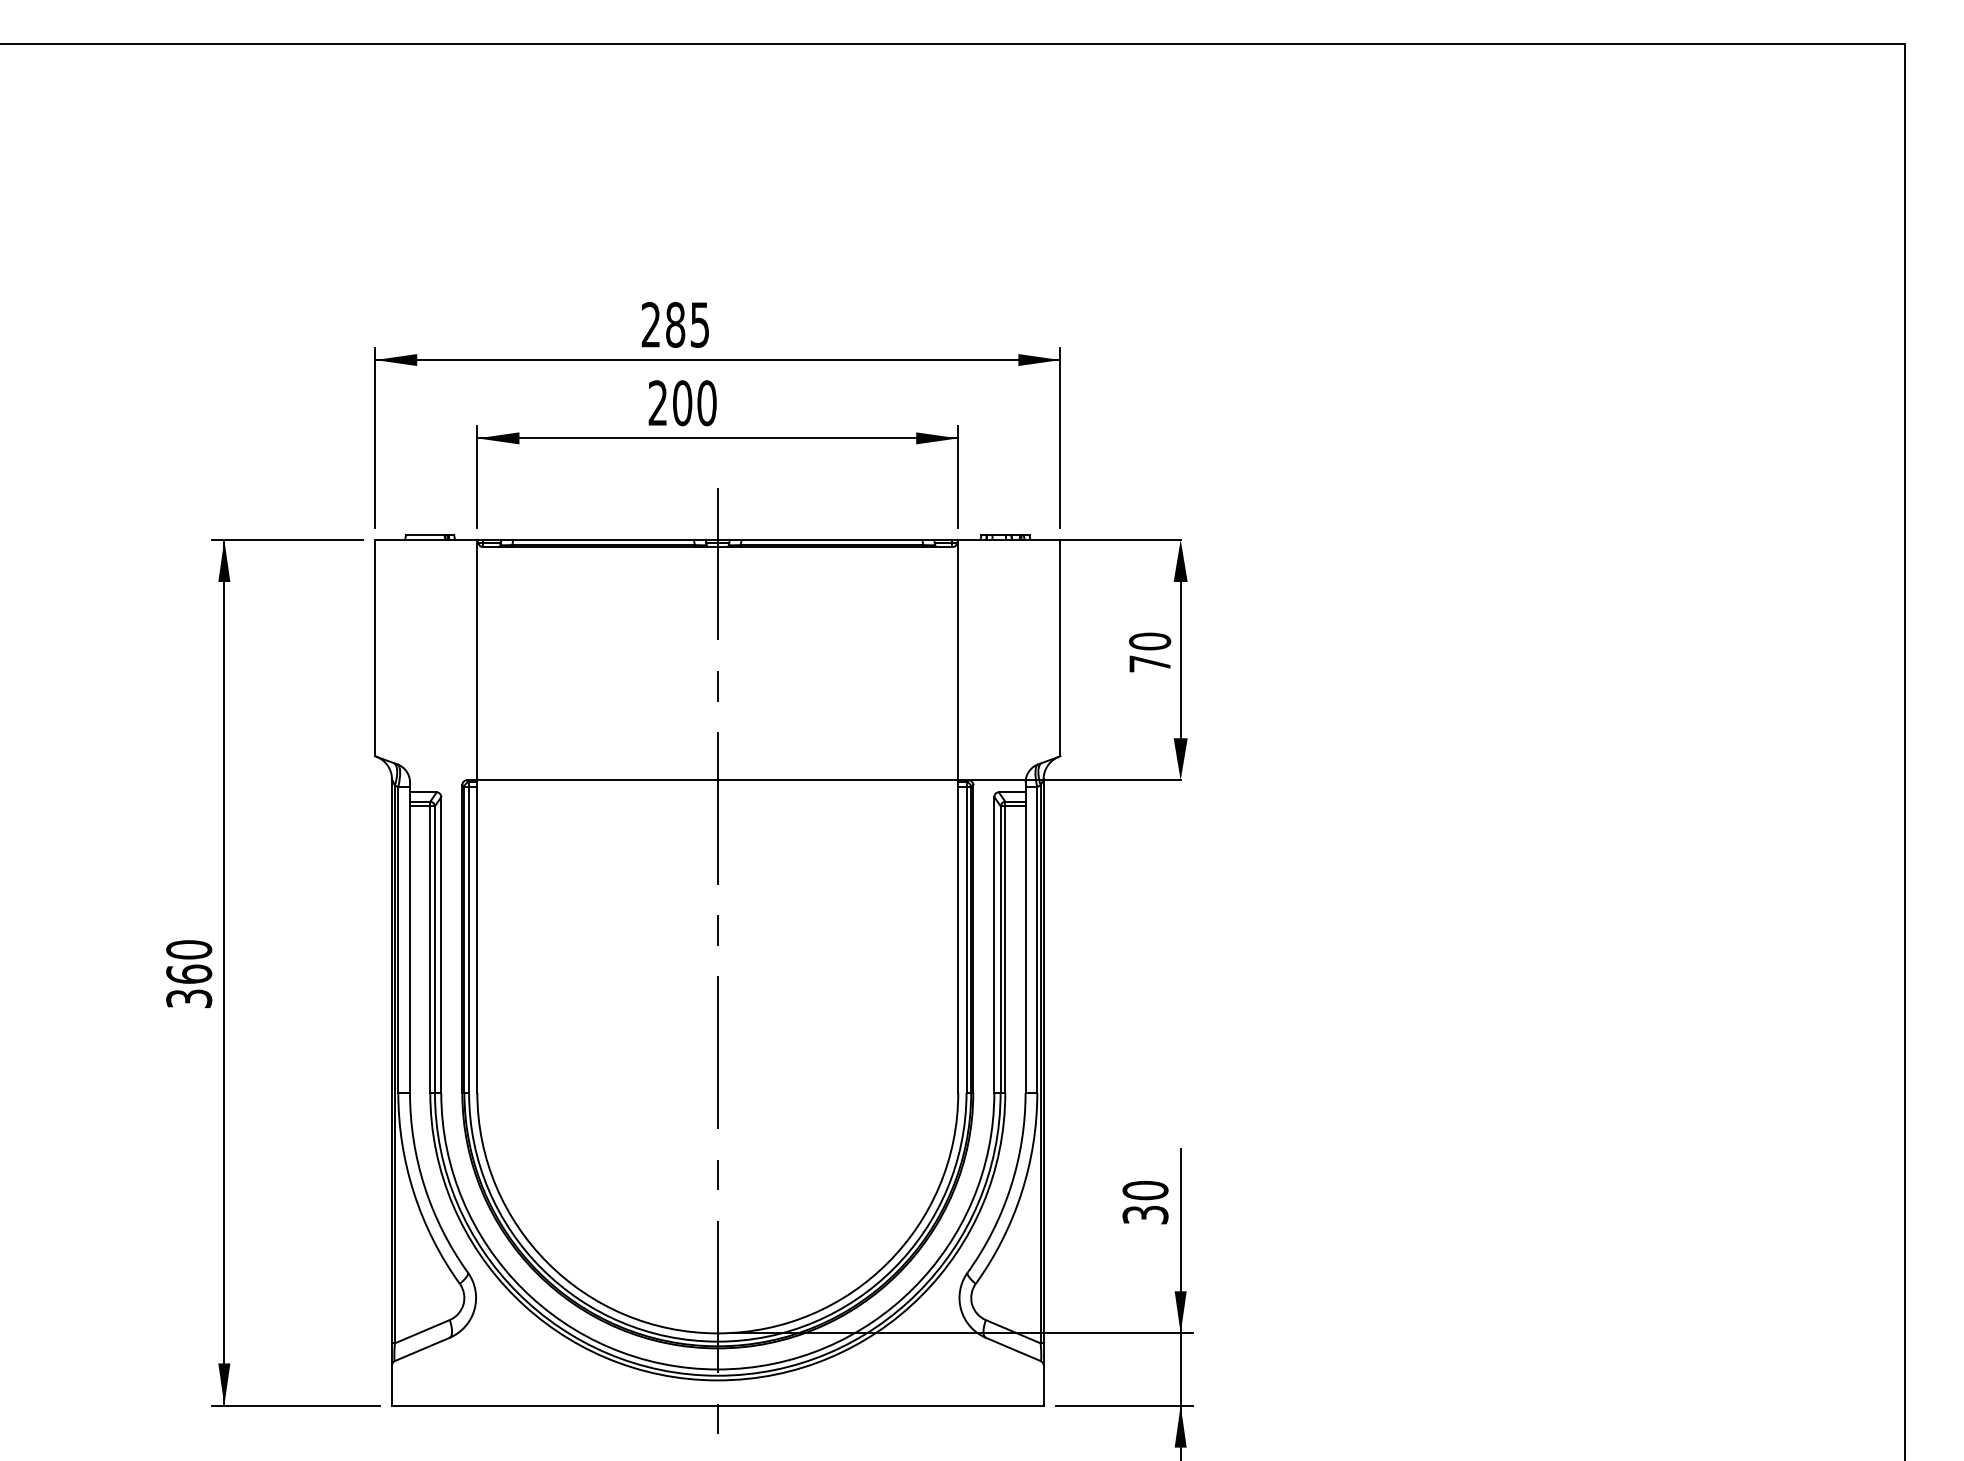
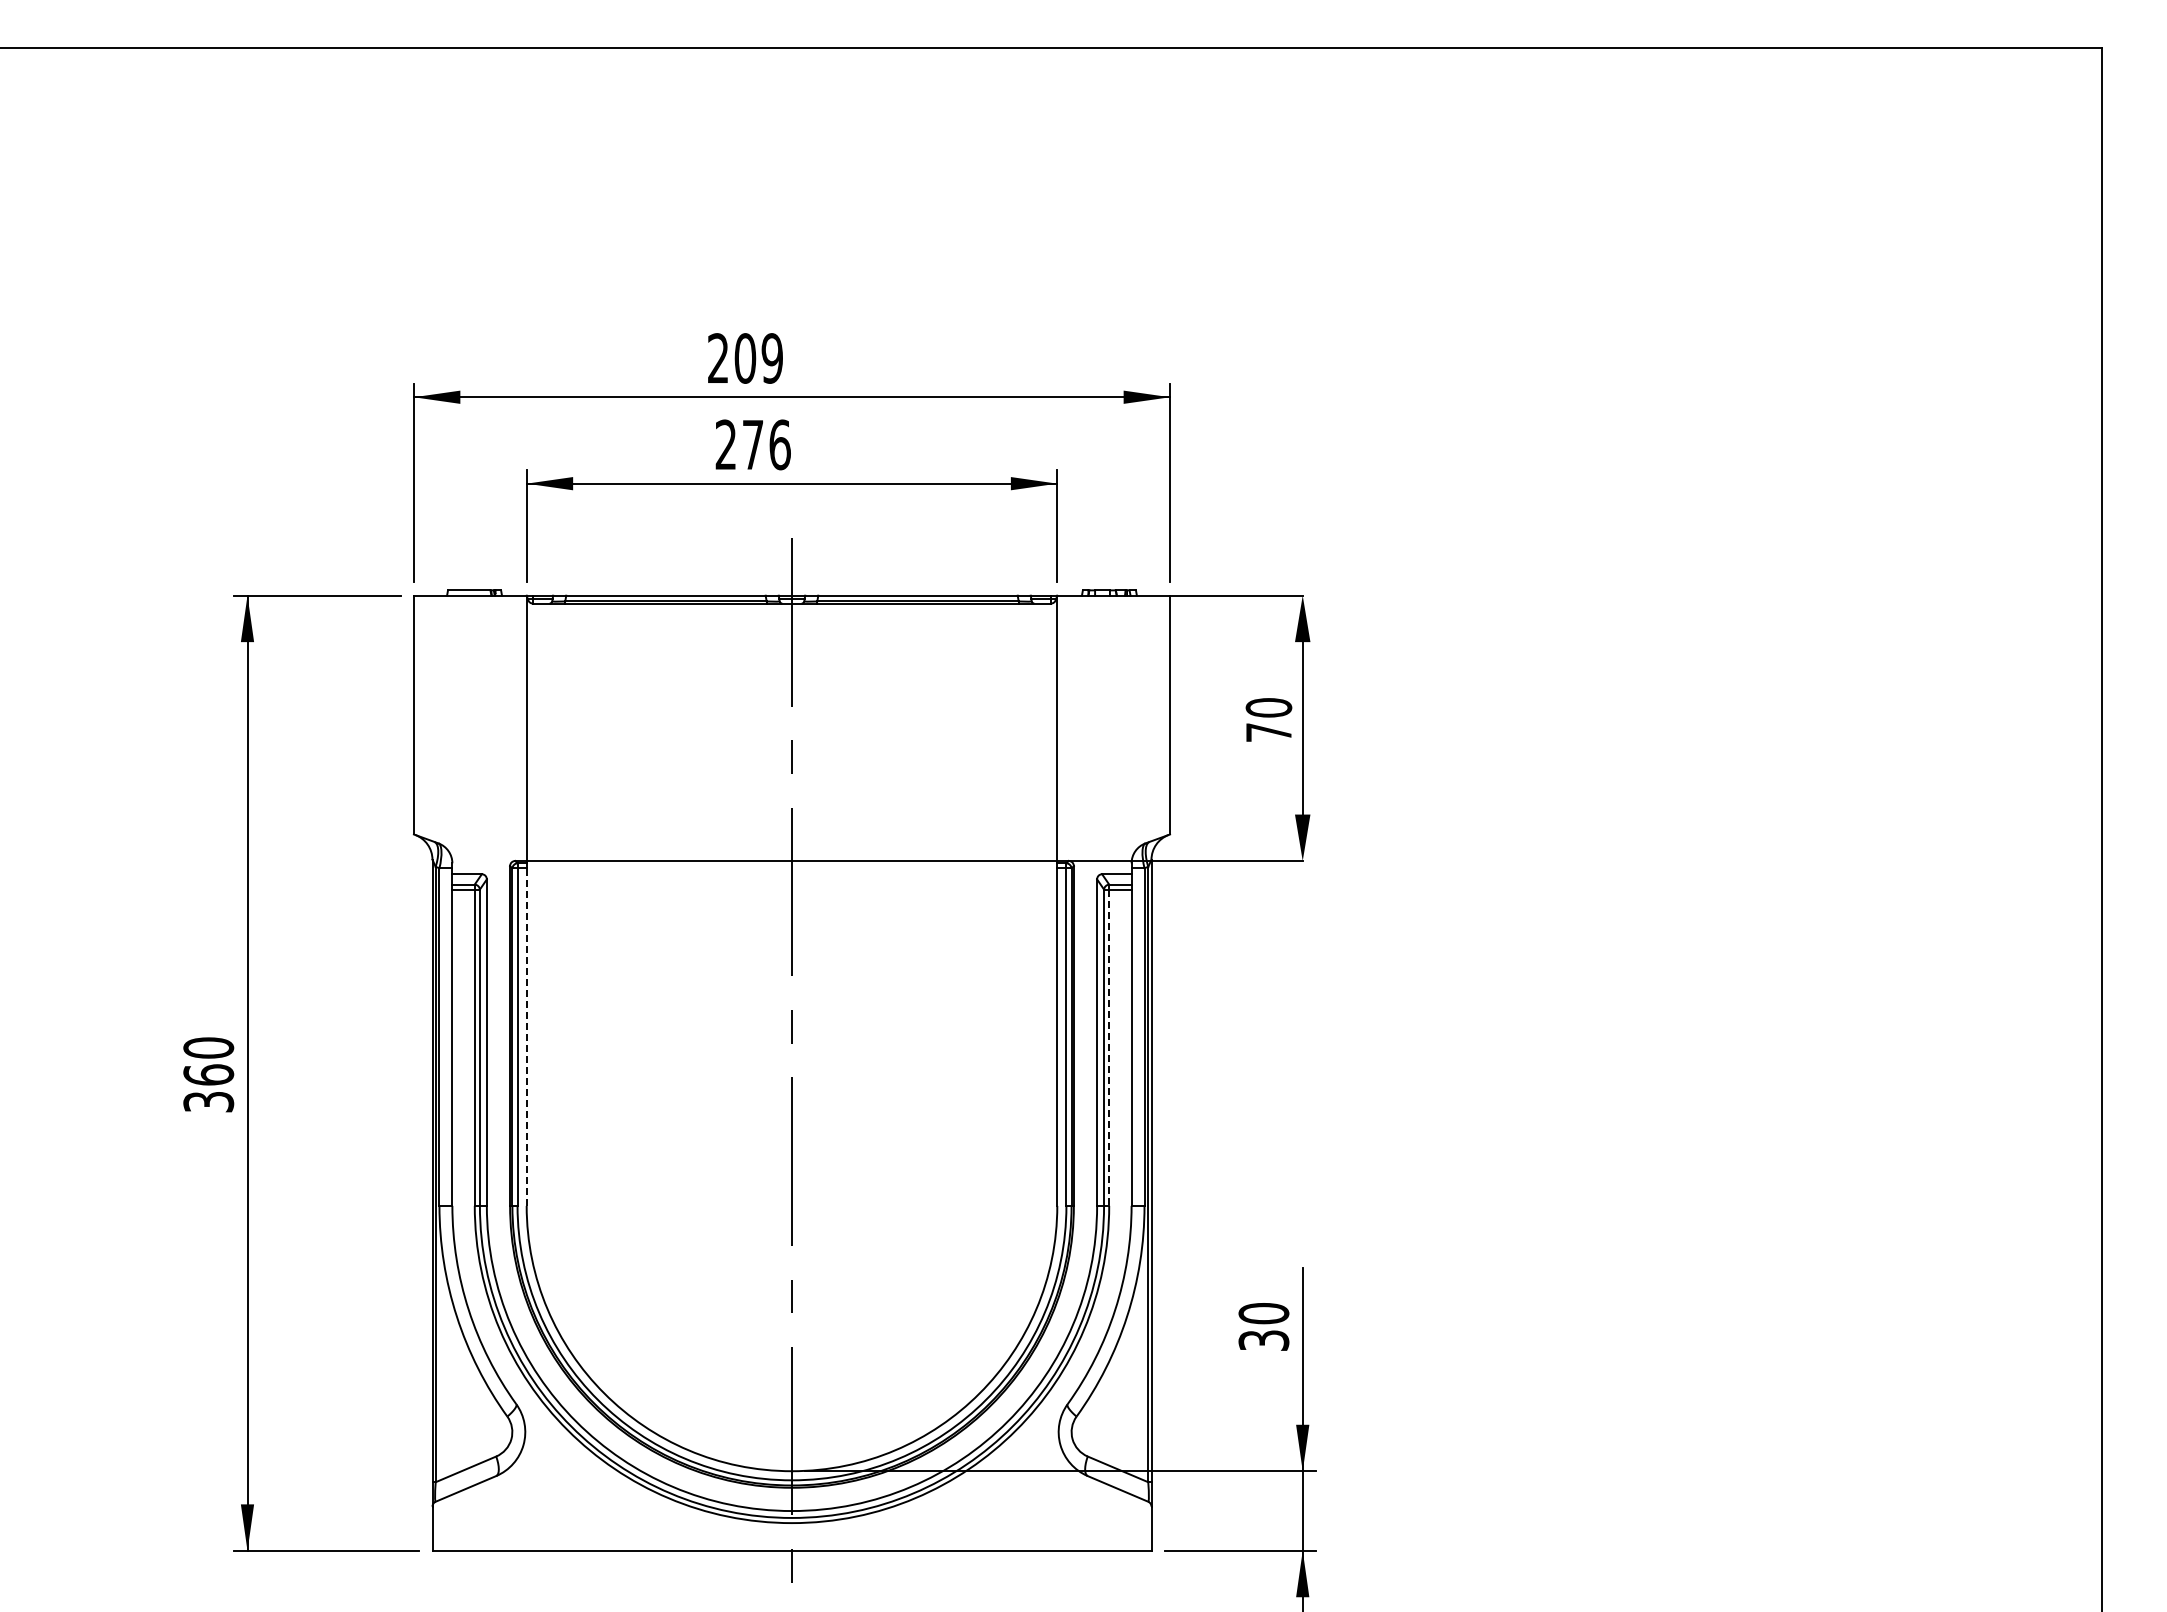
text: (687, 324) -> (758, 358), 285 -> 209
text: (694, 402) -> (766, 444), 200 -> 276
line: (477, 940) -> (526, 1037), solid -> dashed
line: (1005, 950) -> (1109, 1048), solid -> dashed

